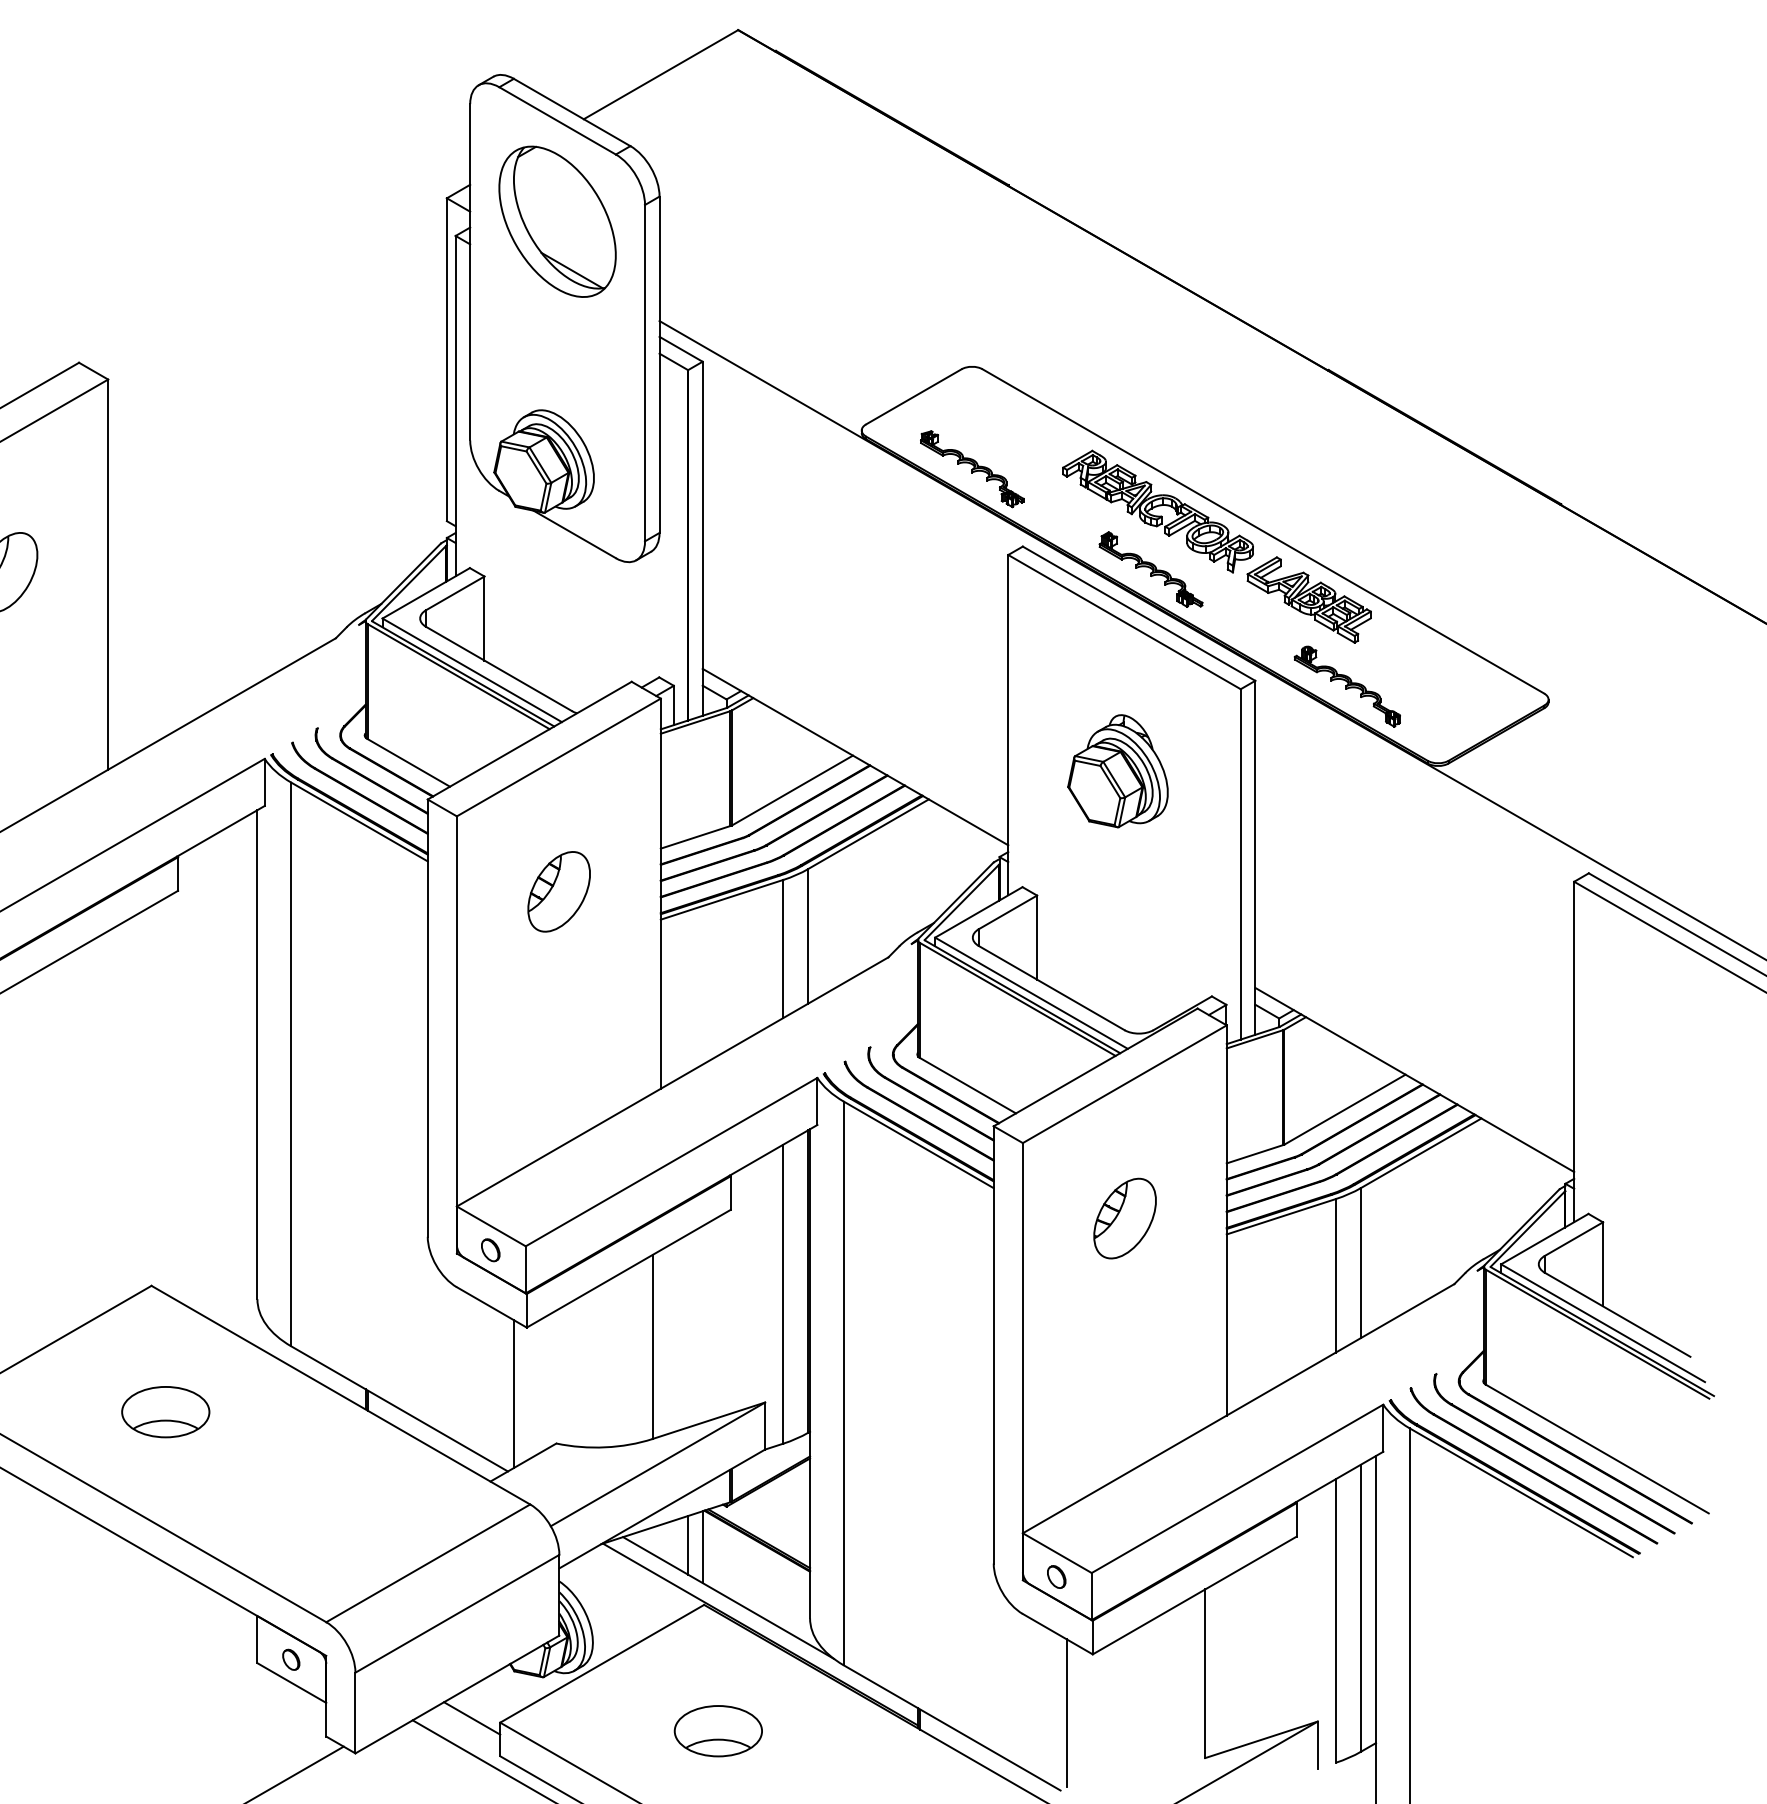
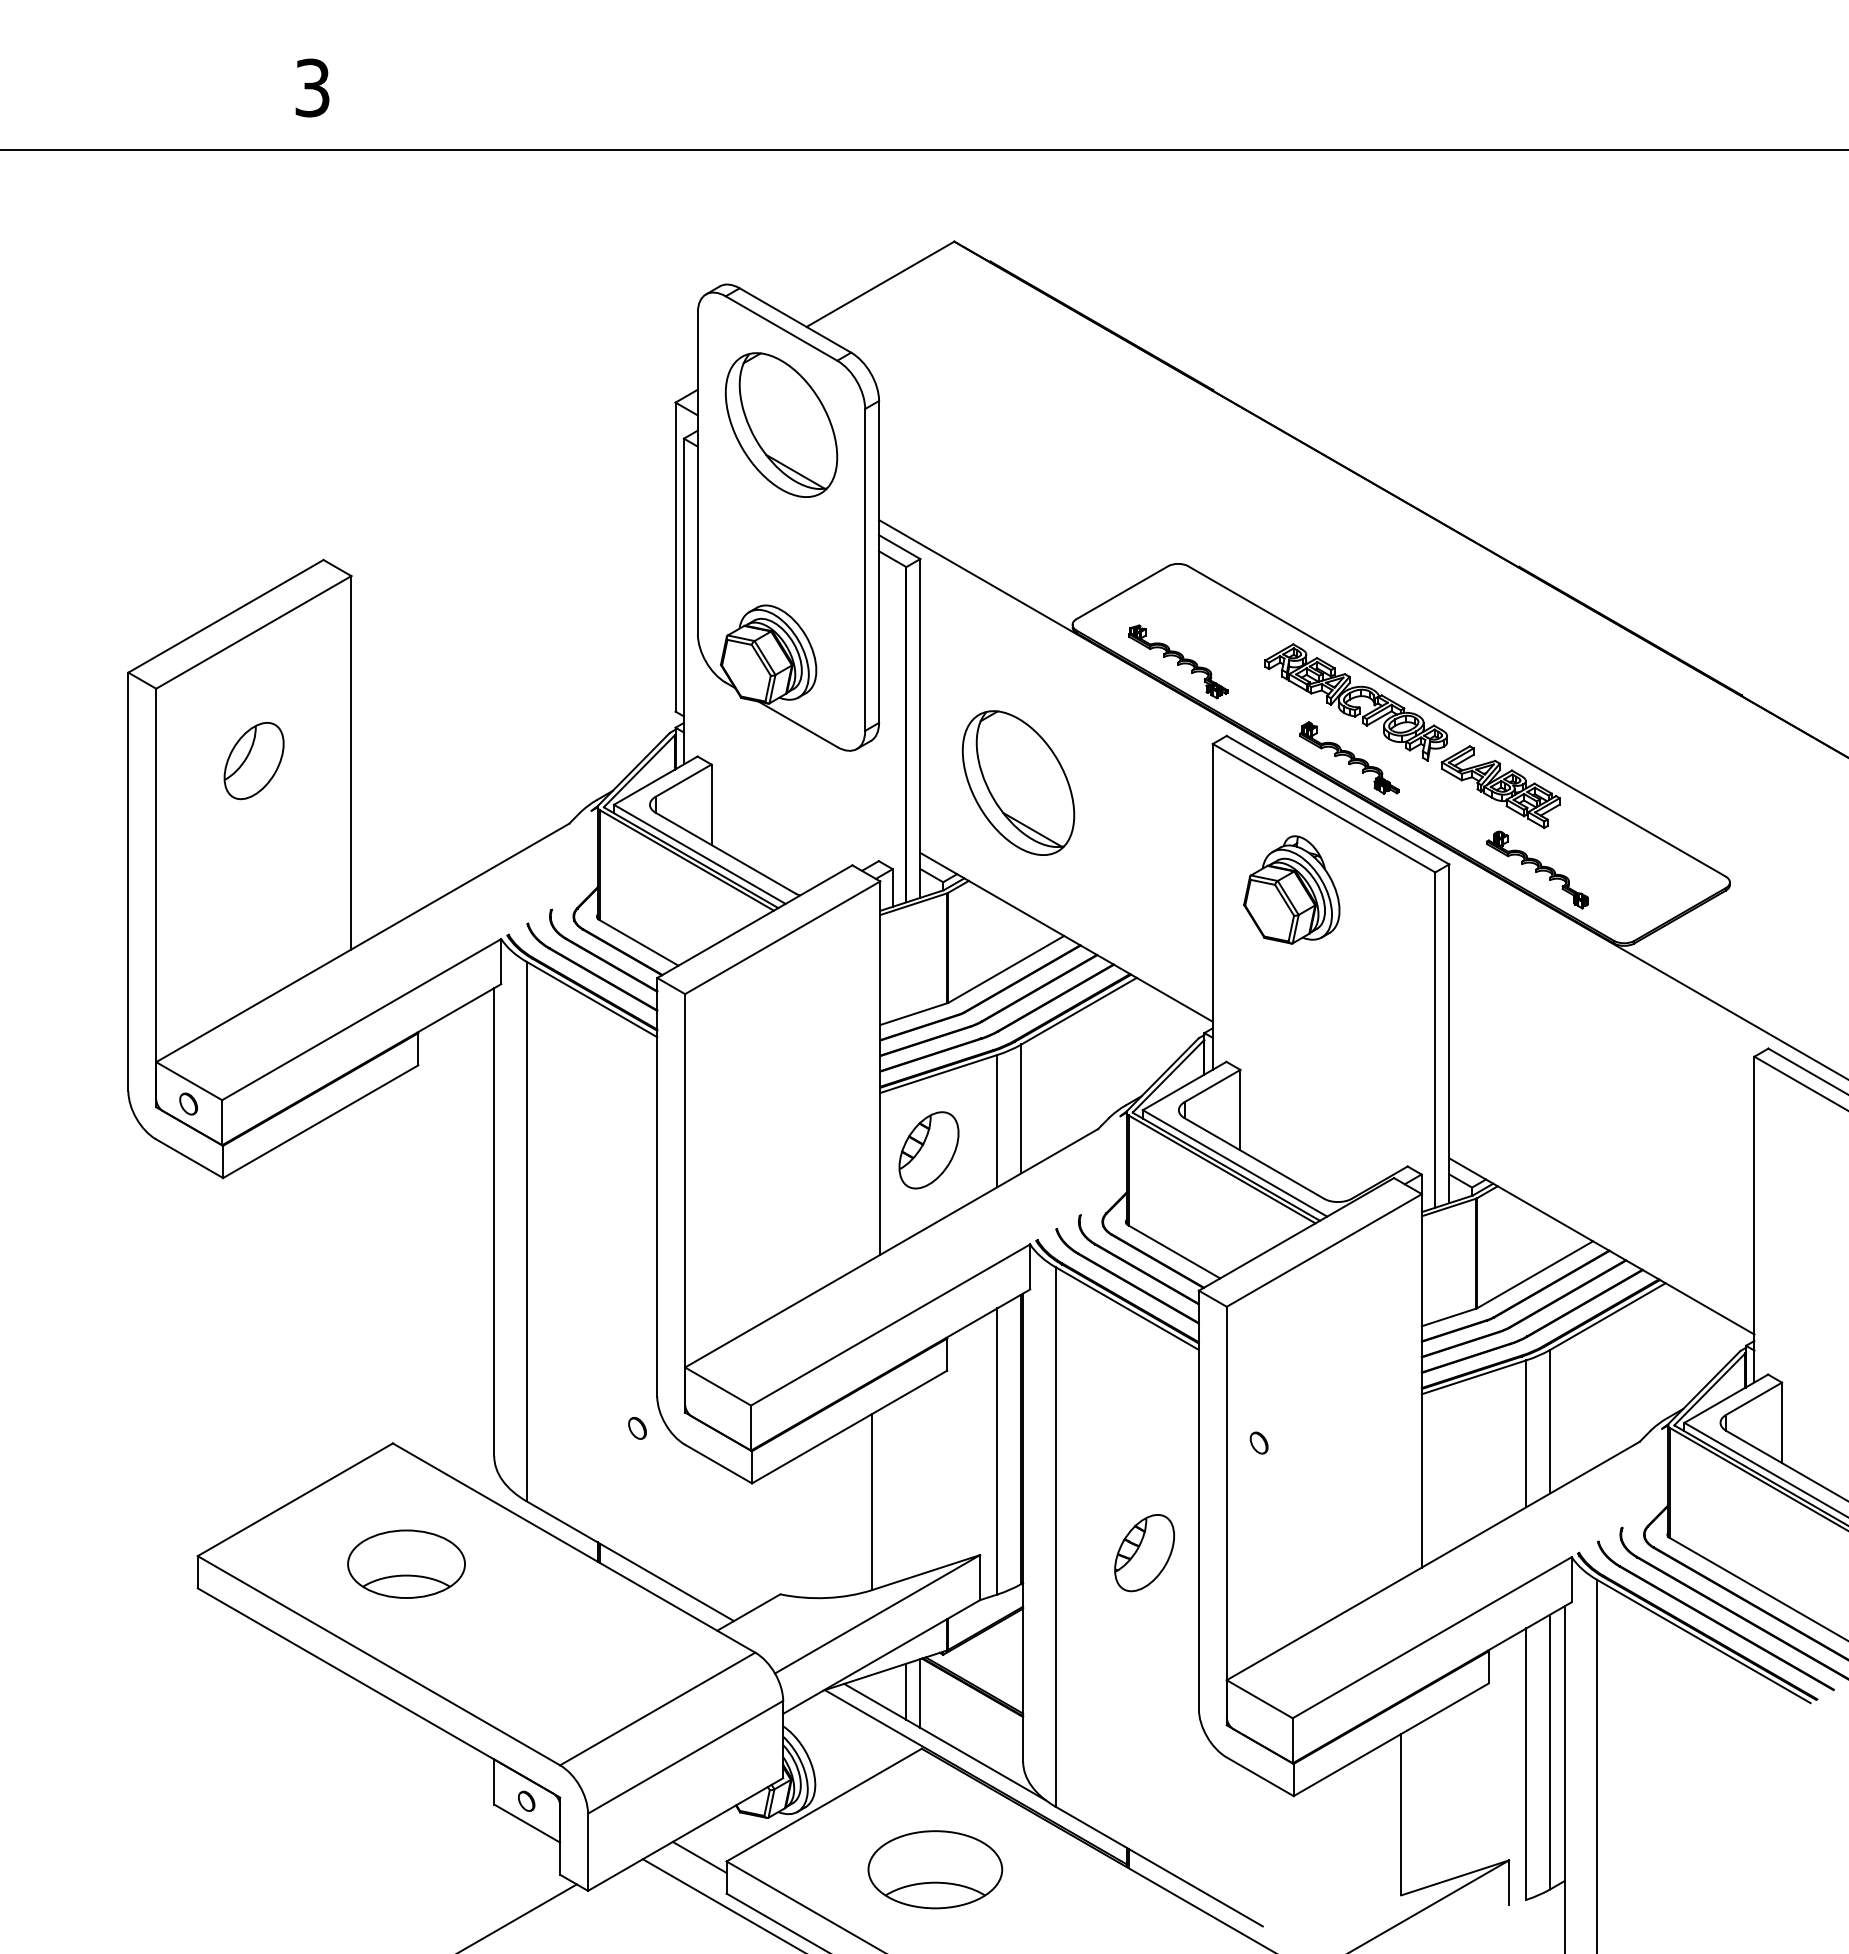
part: (805, 595) -> (1018, 782), added
part: (1117, 770) -> (1291, 889), moved
part: (558, 891) -> (928, 1150), moved
part: (1124, 1219) -> (1144, 1553), moved
part: (490, 1249) -> (637, 1427), moved
line: (514, 1393) -> (740, 1546), removed
part: (165, 1412) -> (406, 1564), size x1.4
part: (1056, 1576) -> (1258, 1442), moved
line: (1067, 1712) -> (1269, 1851), removed
part: (718, 1731) -> (935, 1869), size x1.6

